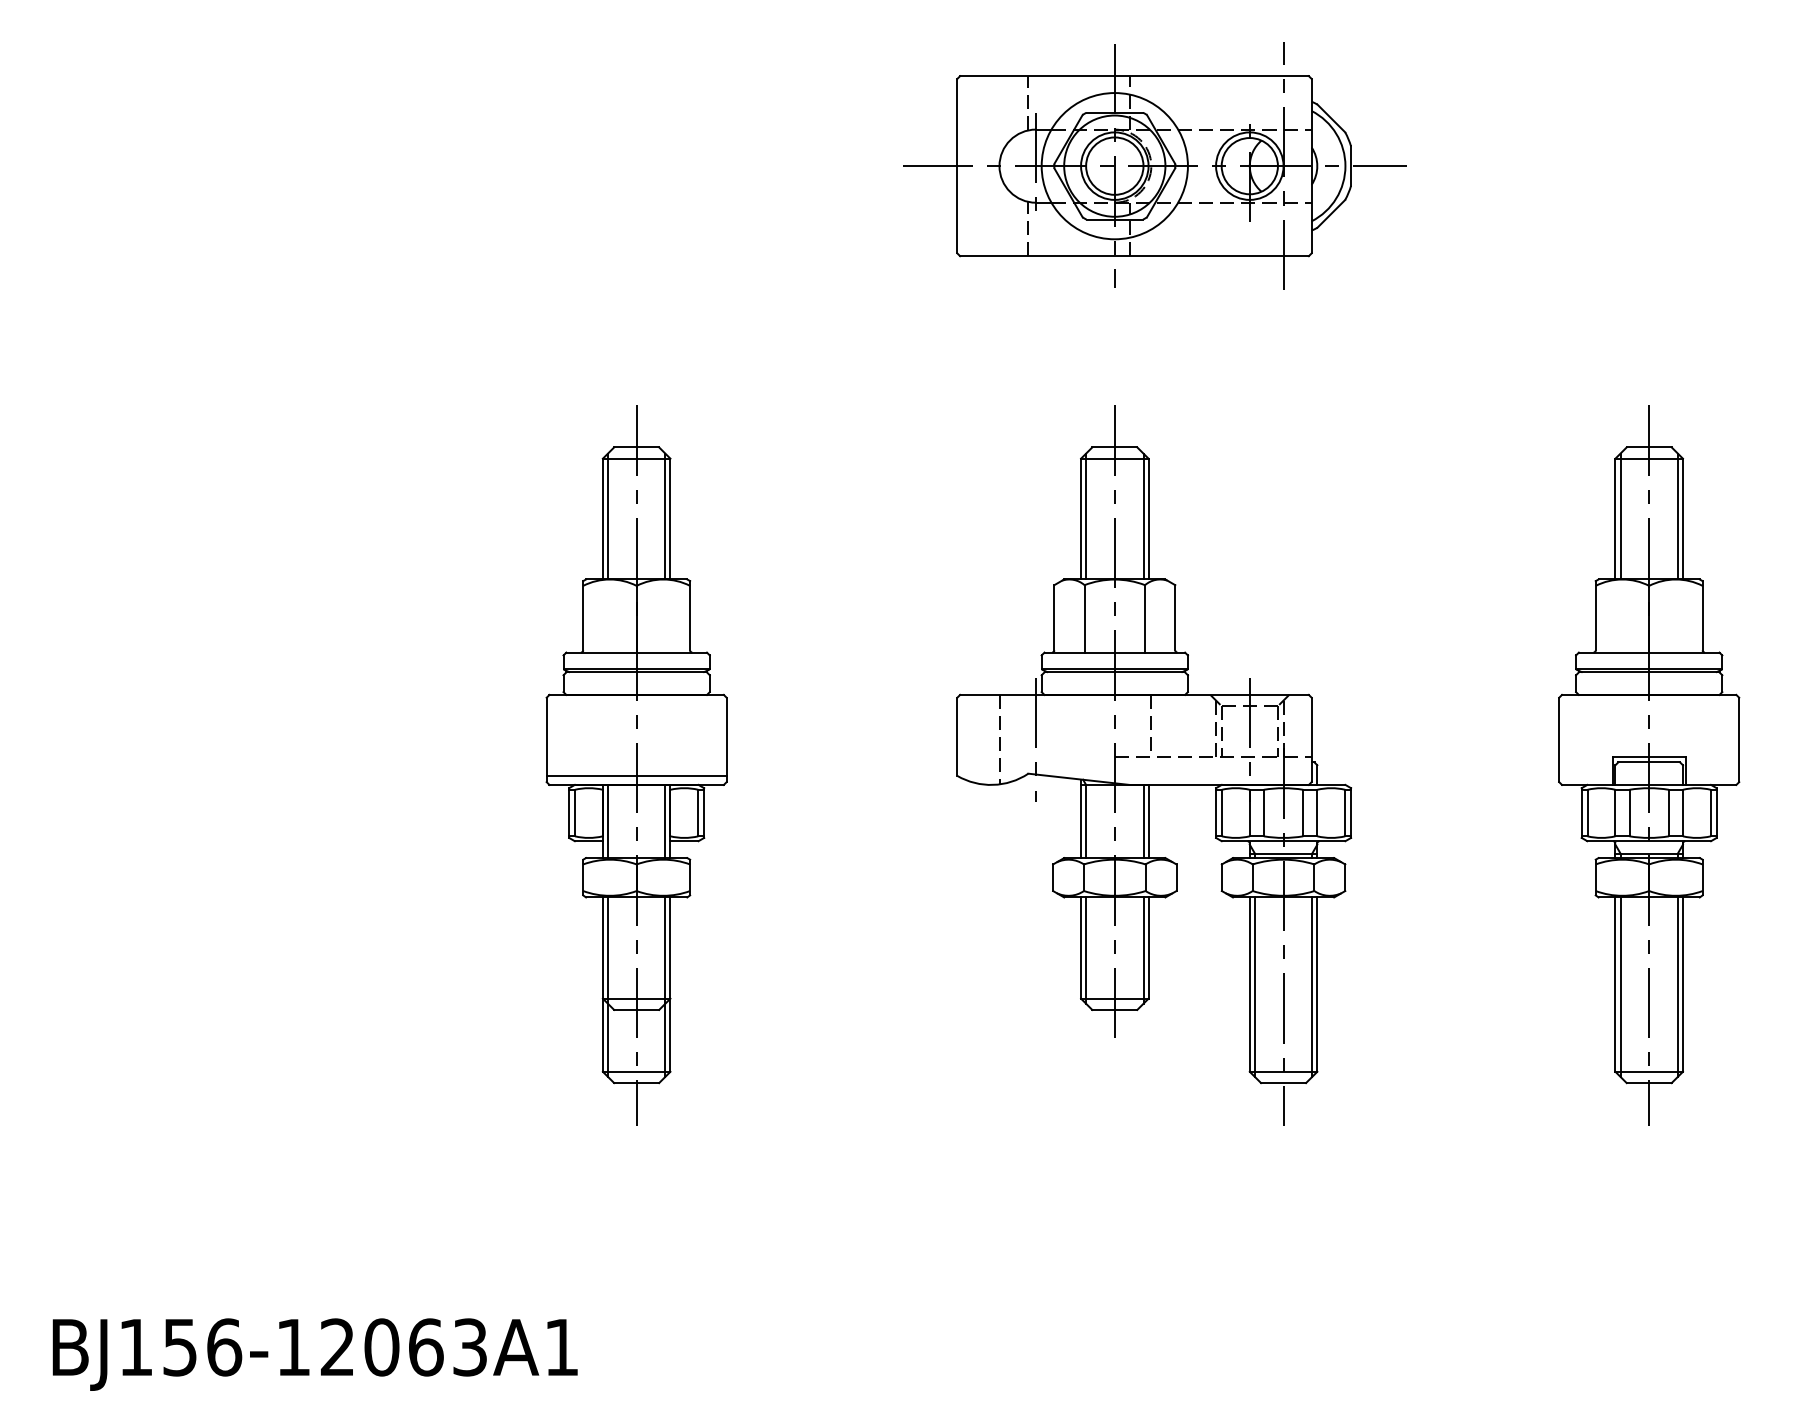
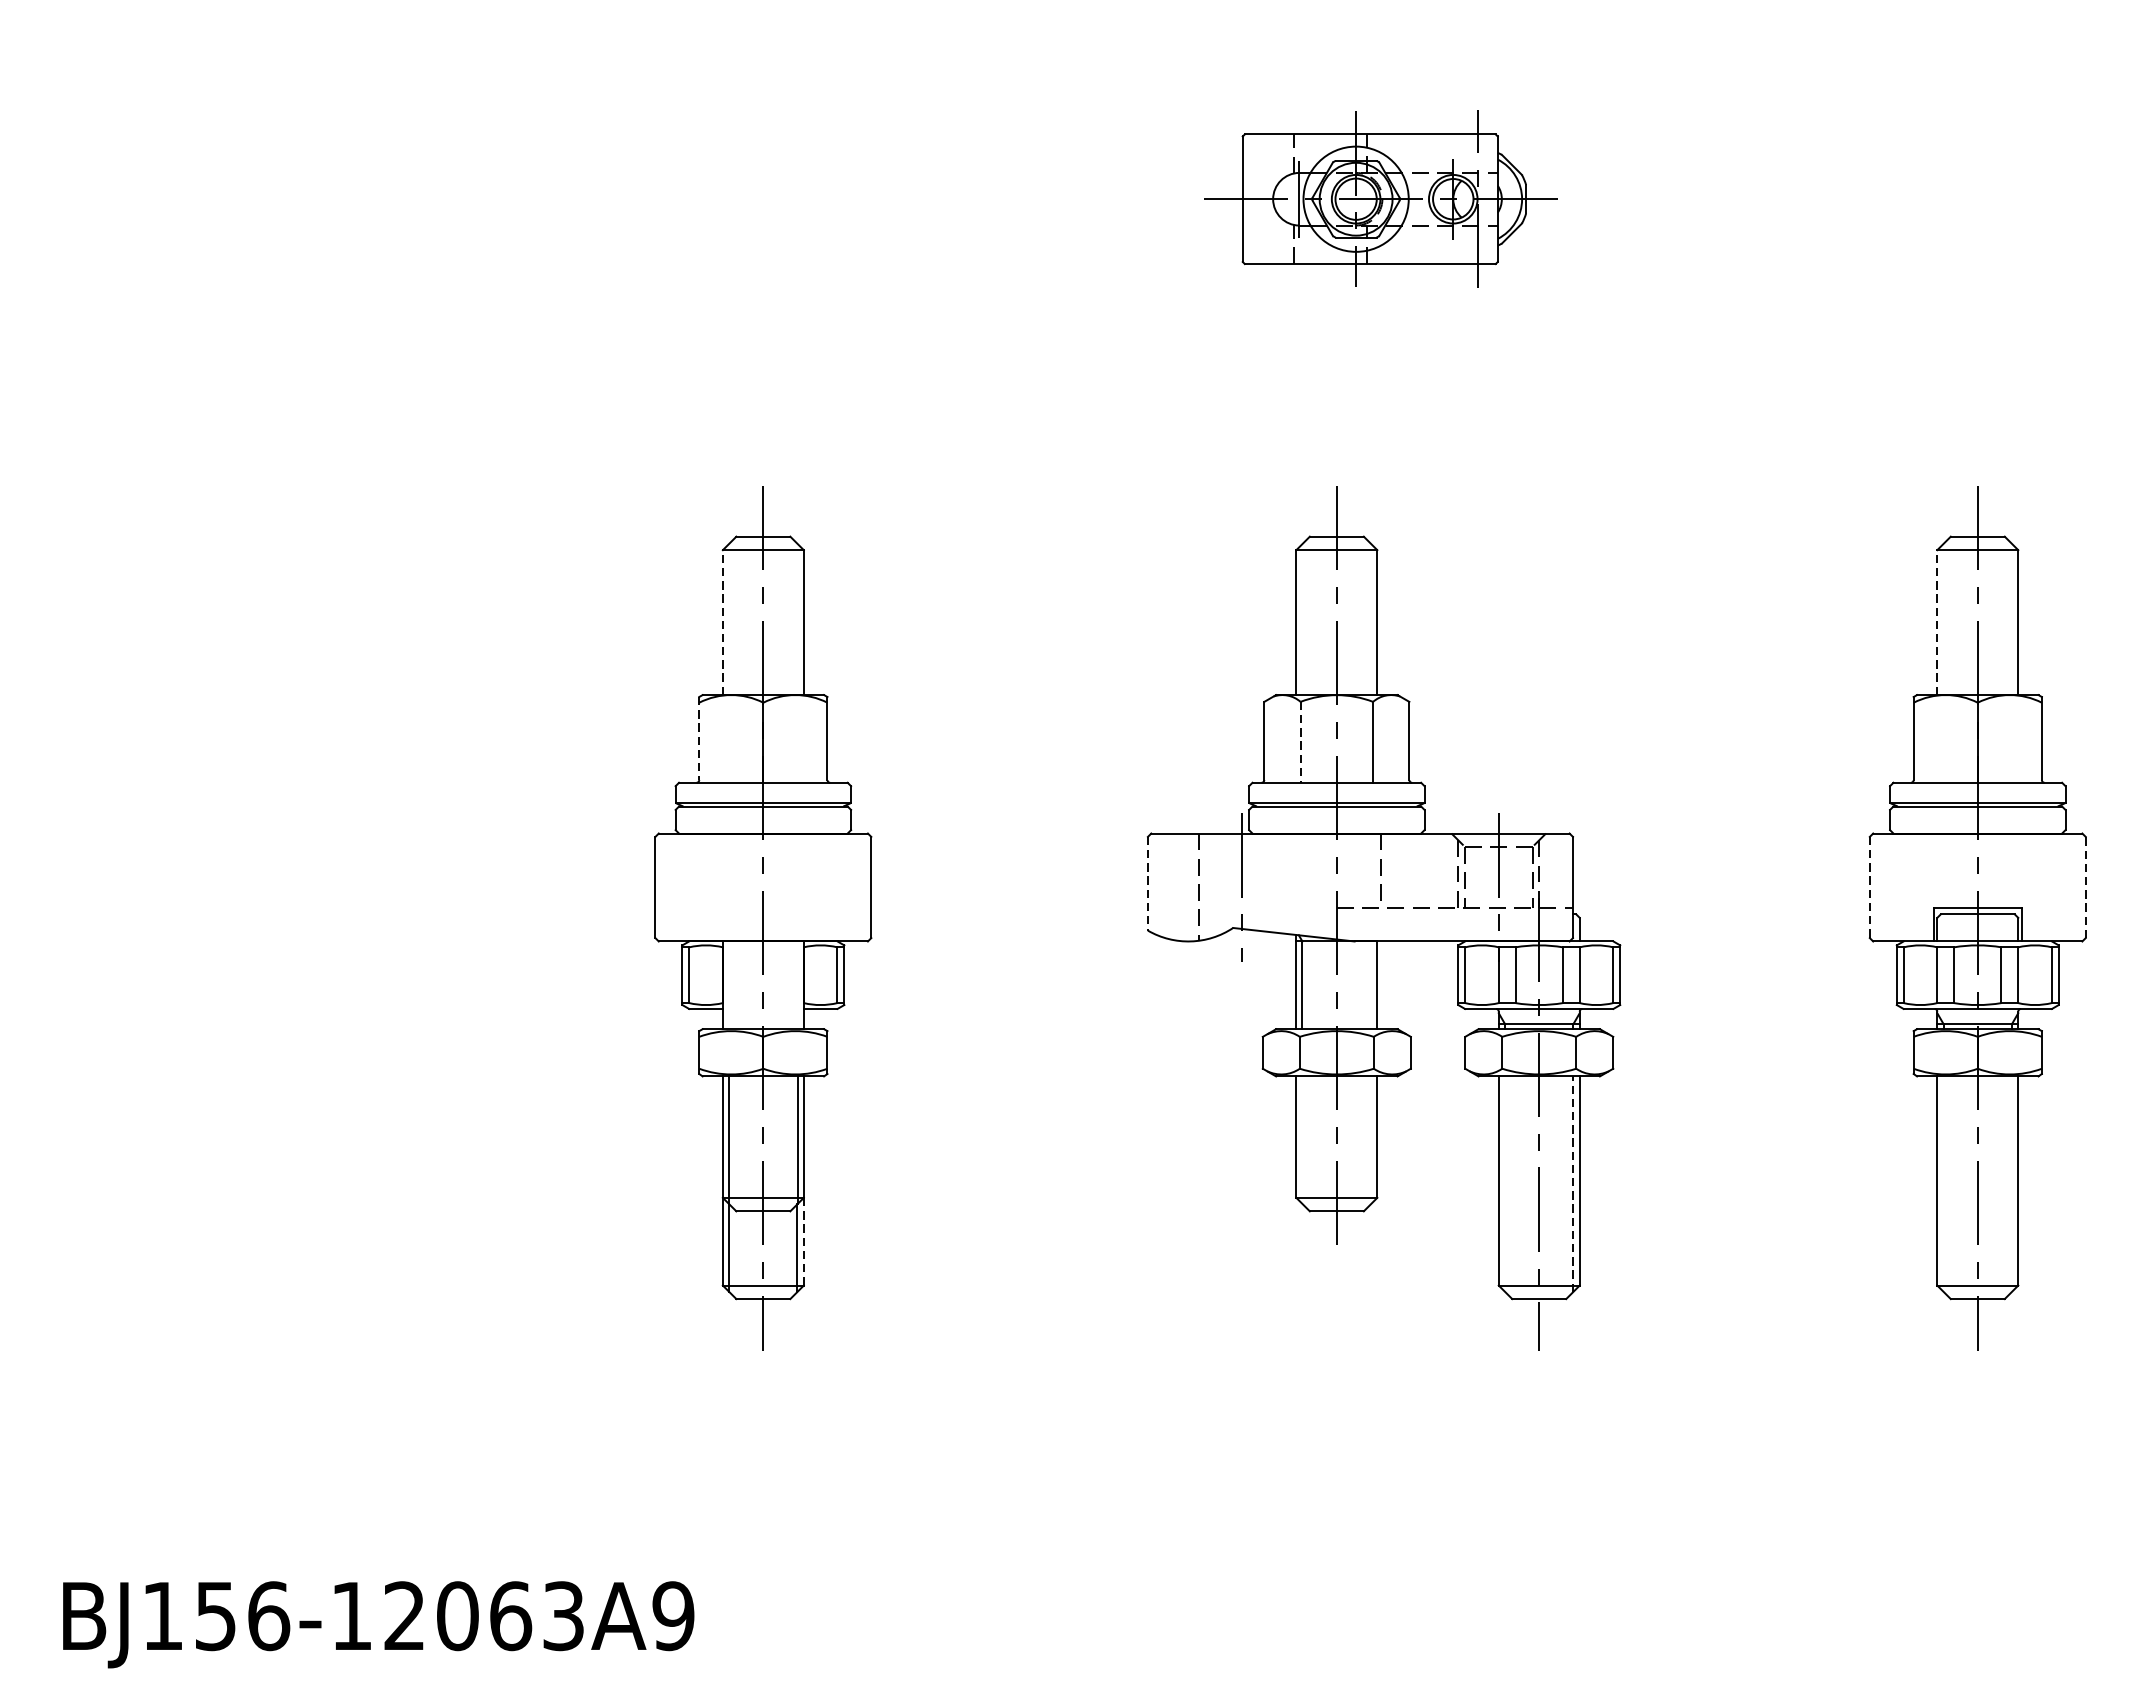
part: (1154, 165) -> (1384, 198), size x0.6
line: (607, 516) -> (728, 619), removed
line: (665, 516) -> (797, 619), removed
line: (1086, 516) -> (1302, 619), removed
line: (1143, 516) -> (1371, 619), removed
line: (1620, 516) -> (1943, 619), removed
line: (1677, 516) -> (2011, 619), removed
line: (602, 518) -> (722, 621), solid -> dashed
line: (1615, 518) -> (1937, 621), solid -> dashed
line: (583, 615) -> (699, 738), solid -> dashed
line: (1084, 618) -> (1300, 741), solid -> dashed
line: (957, 737) -> (1148, 884), solid -> dashed
line: (1739, 739) -> (2086, 886), solid -> dashed
line: (1559, 740) -> (1870, 888), solid -> dashed
line: (636, 775) -> (763, 930), removed
line: (607, 821) -> (728, 985), removed
line: (665, 821) -> (797, 985), removed
line: (1143, 821) -> (1371, 985), removed
line: (1086, 950) -> (1302, 1140), removed
line: (1143, 950) -> (1371, 1140), removed
line: (1255, 987) -> (1505, 1184), removed
line: (1311, 987) -> (1572, 1184), solid -> dashed
line: (1620, 987) -> (1943, 1184), removed
line: (1677, 987) -> (2011, 1184), removed
line: (670, 1035) -> (803, 1242), solid -> dashed
text: (561, 1347) -> (673, 1616), BJ156-12063A1 -> BJ156-12063A9

